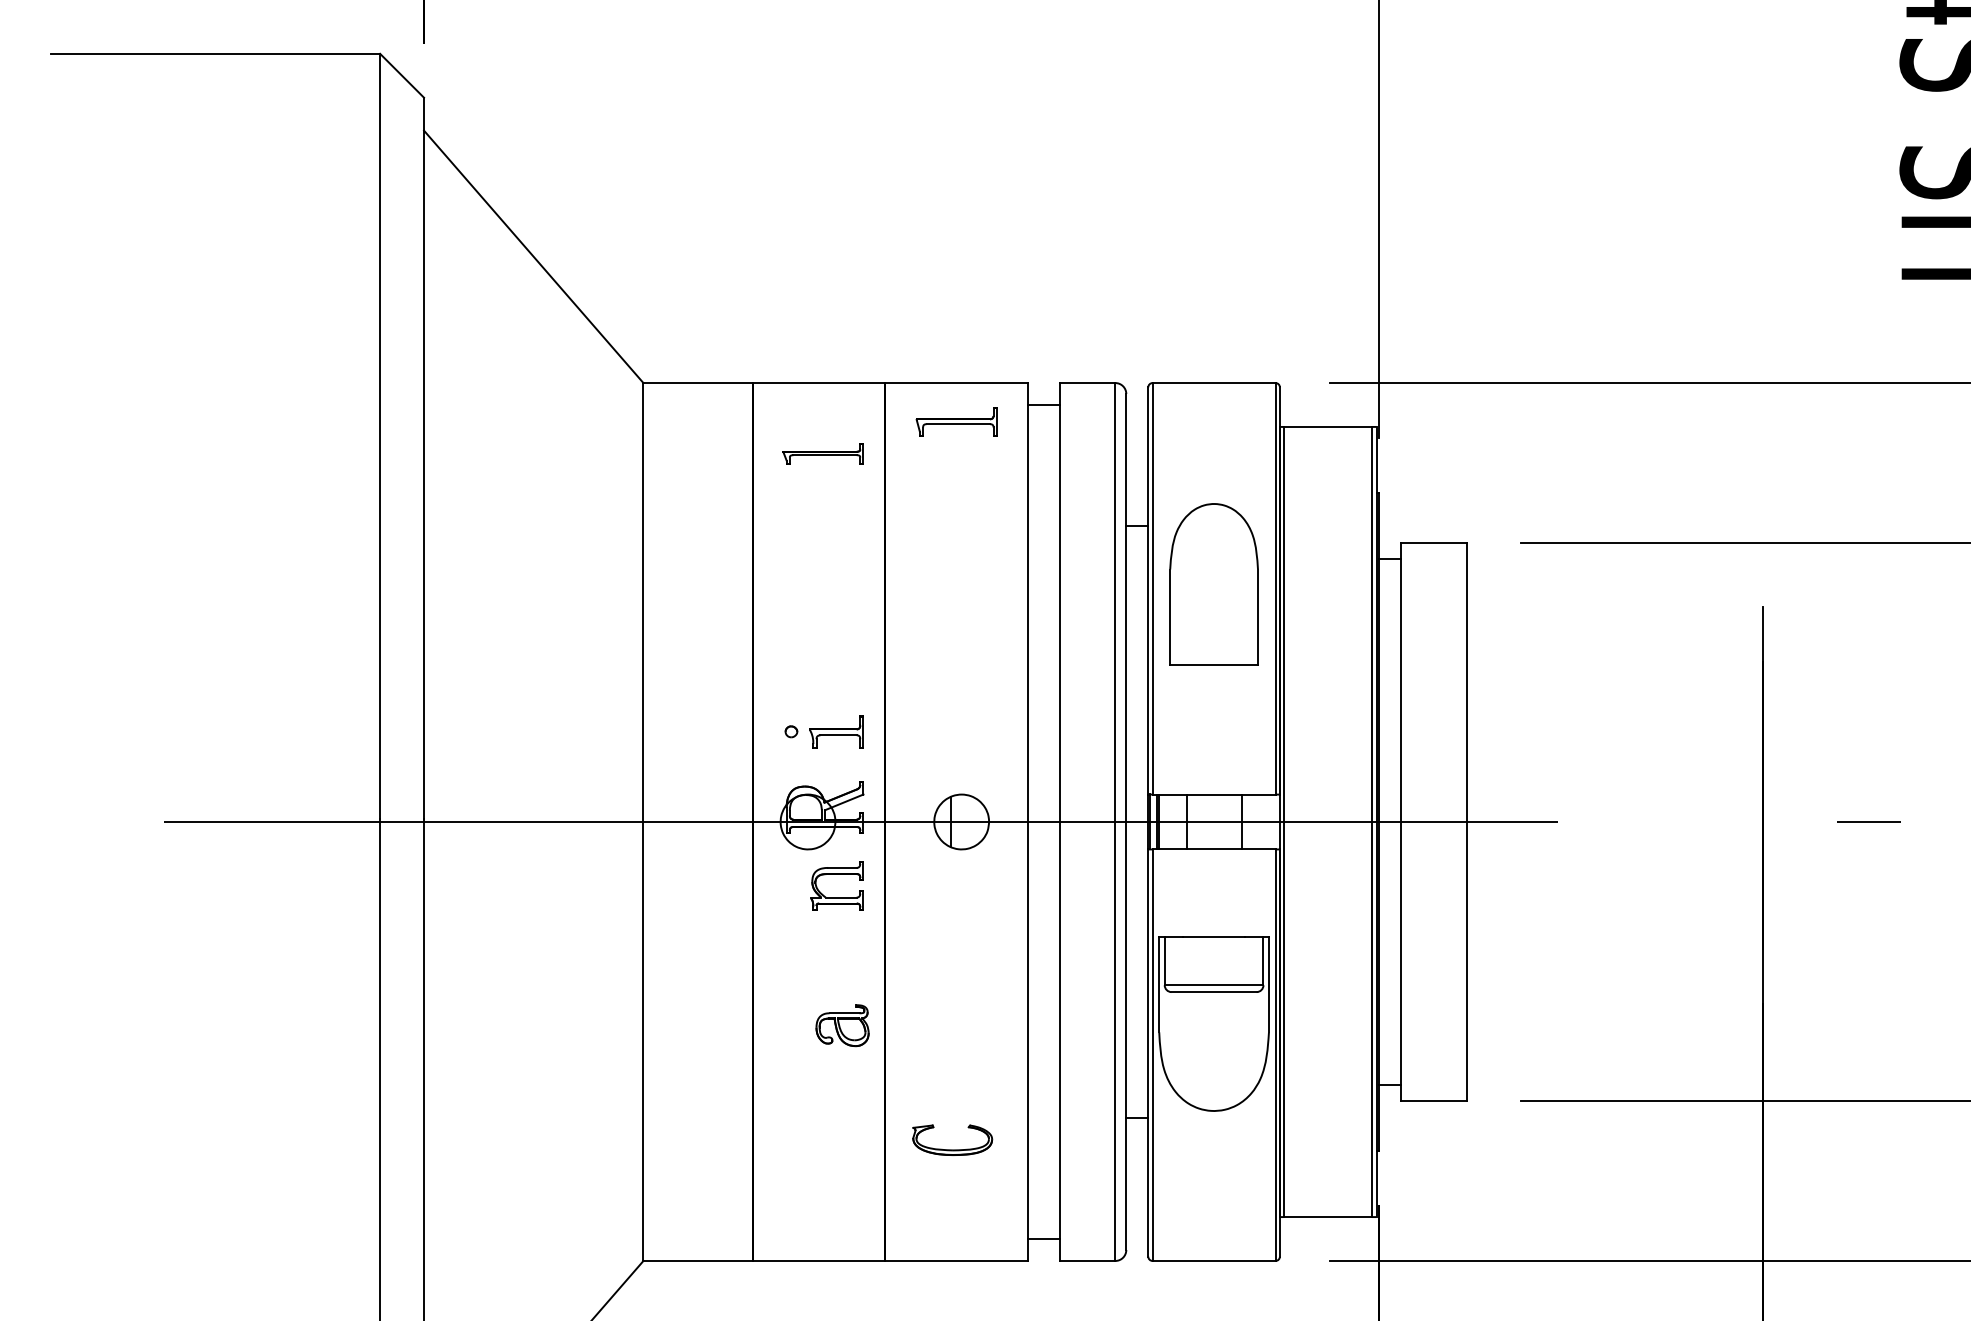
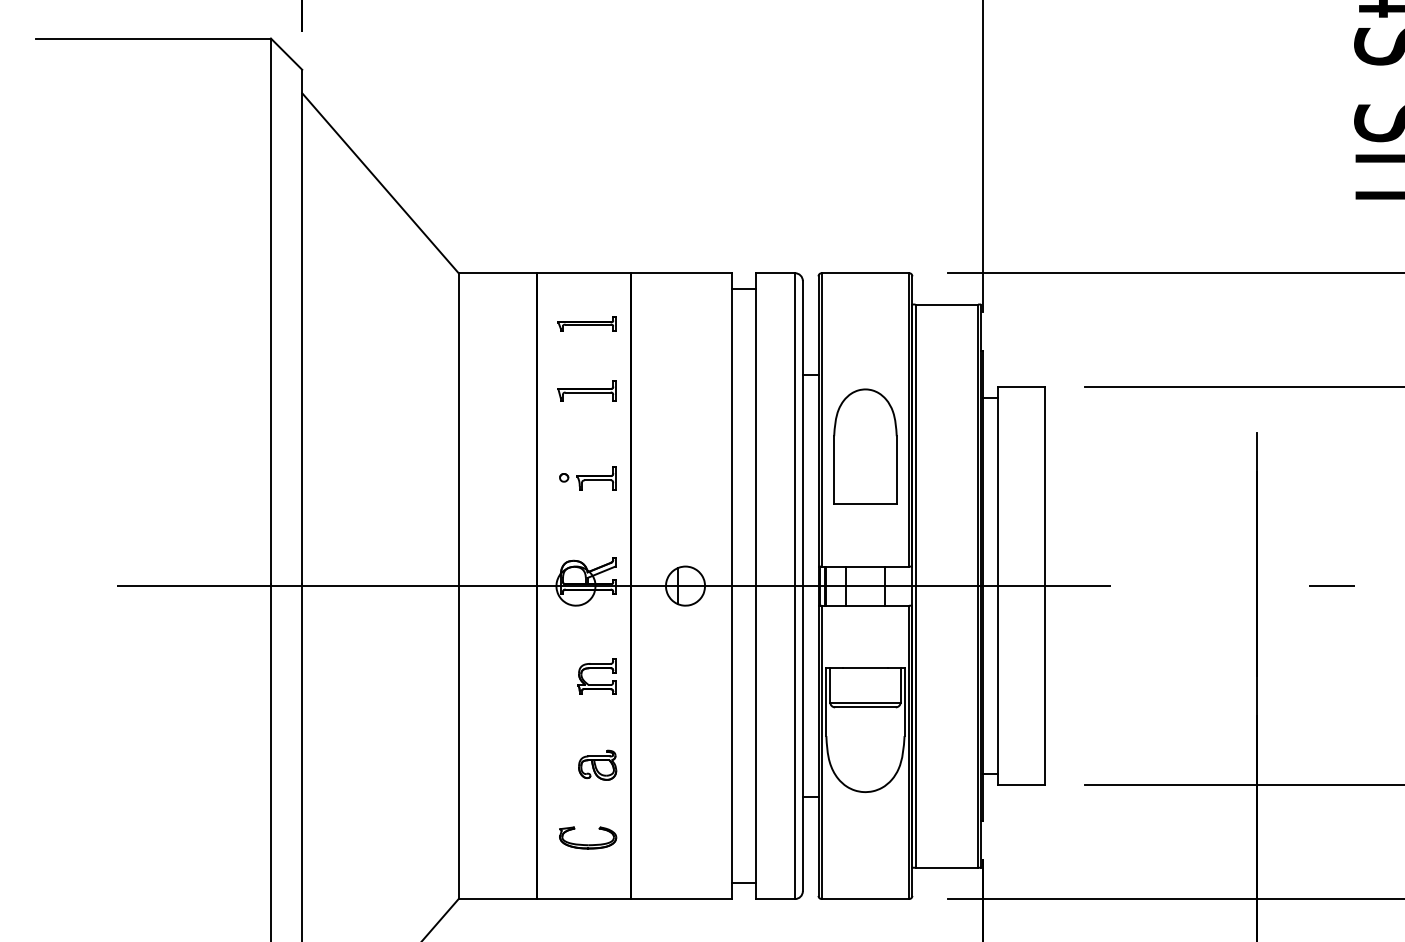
part: (956, 421) -> (586, 390), moved
part: (1214, 584) -> (865, 446), moved
part: (824, 732) -> (587, 478), moved
part: (836, 874) -> (596, 668), moved
part: (842, 1024) -> (597, 764), moved
part: (953, 1149) -> (588, 844), moved

